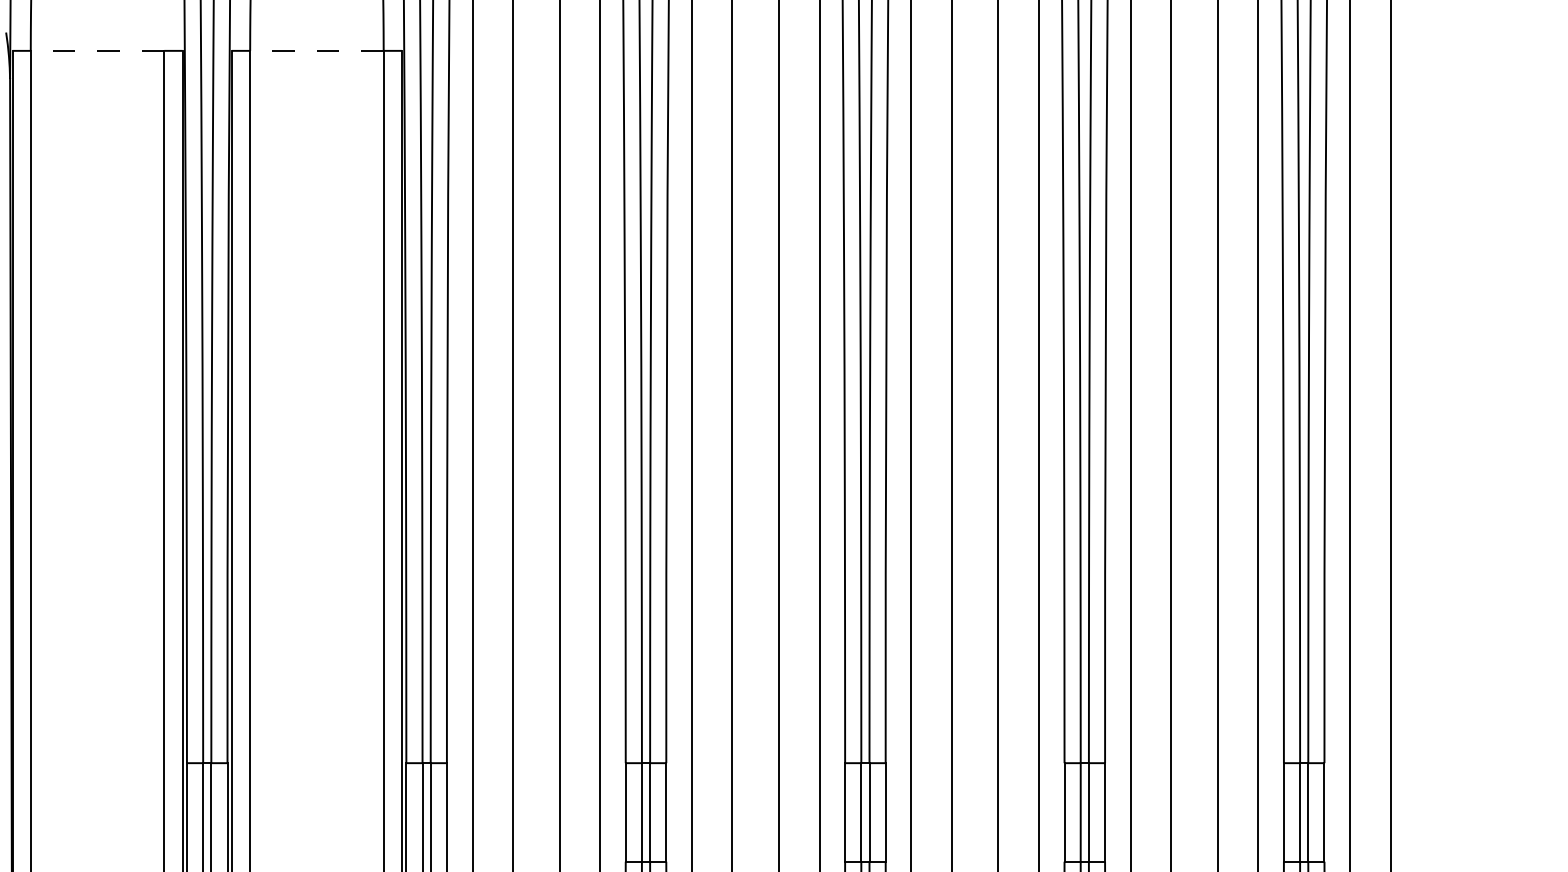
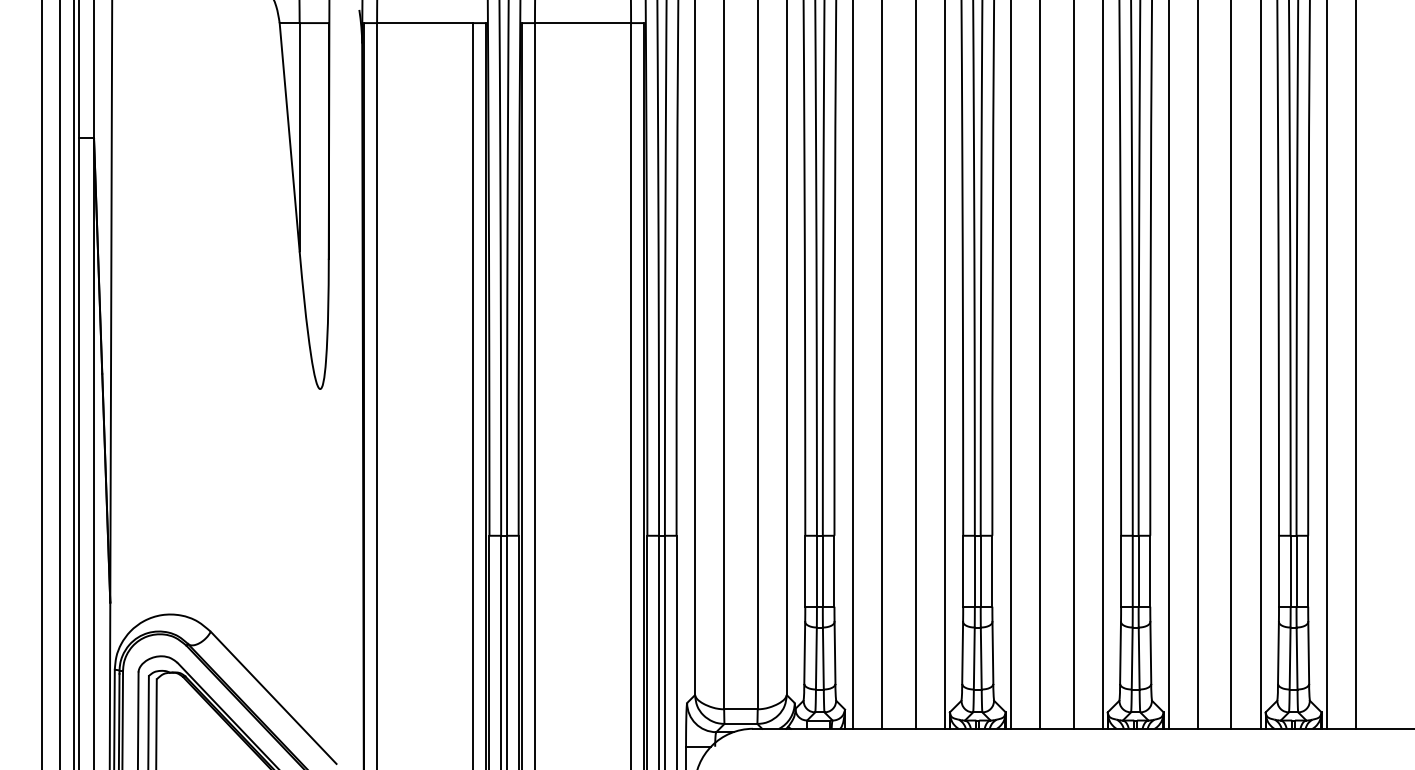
line: (96, 51) -> (424, 23), dashed -> solid
line: (316, 51) -> (582, 23), dashed -> solid

